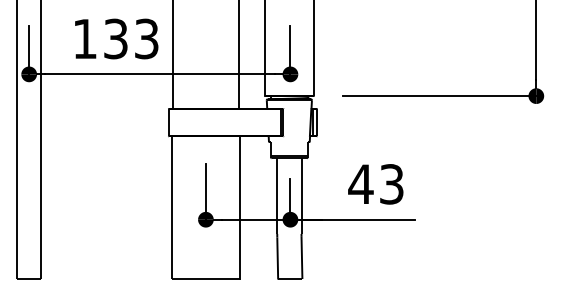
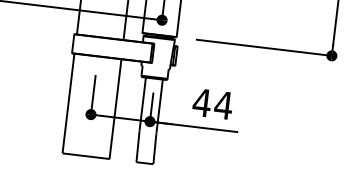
text: (391, 184) -> (223, 105), 43 -> 44

